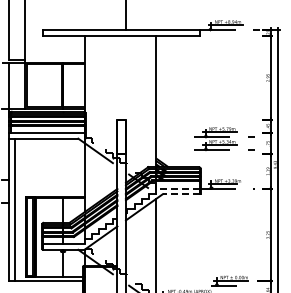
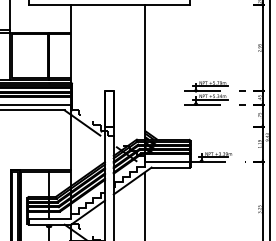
part: (224, 139) -> (215, 93), moved
line: (177, 188) -> (166, 161), dashed -> solid
line: (180, 194) -> (169, 167), dashed -> solid

